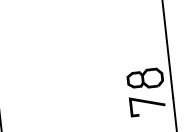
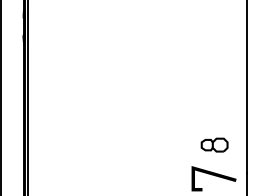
part: (145, 78) -> (214, 144), size x0.6

